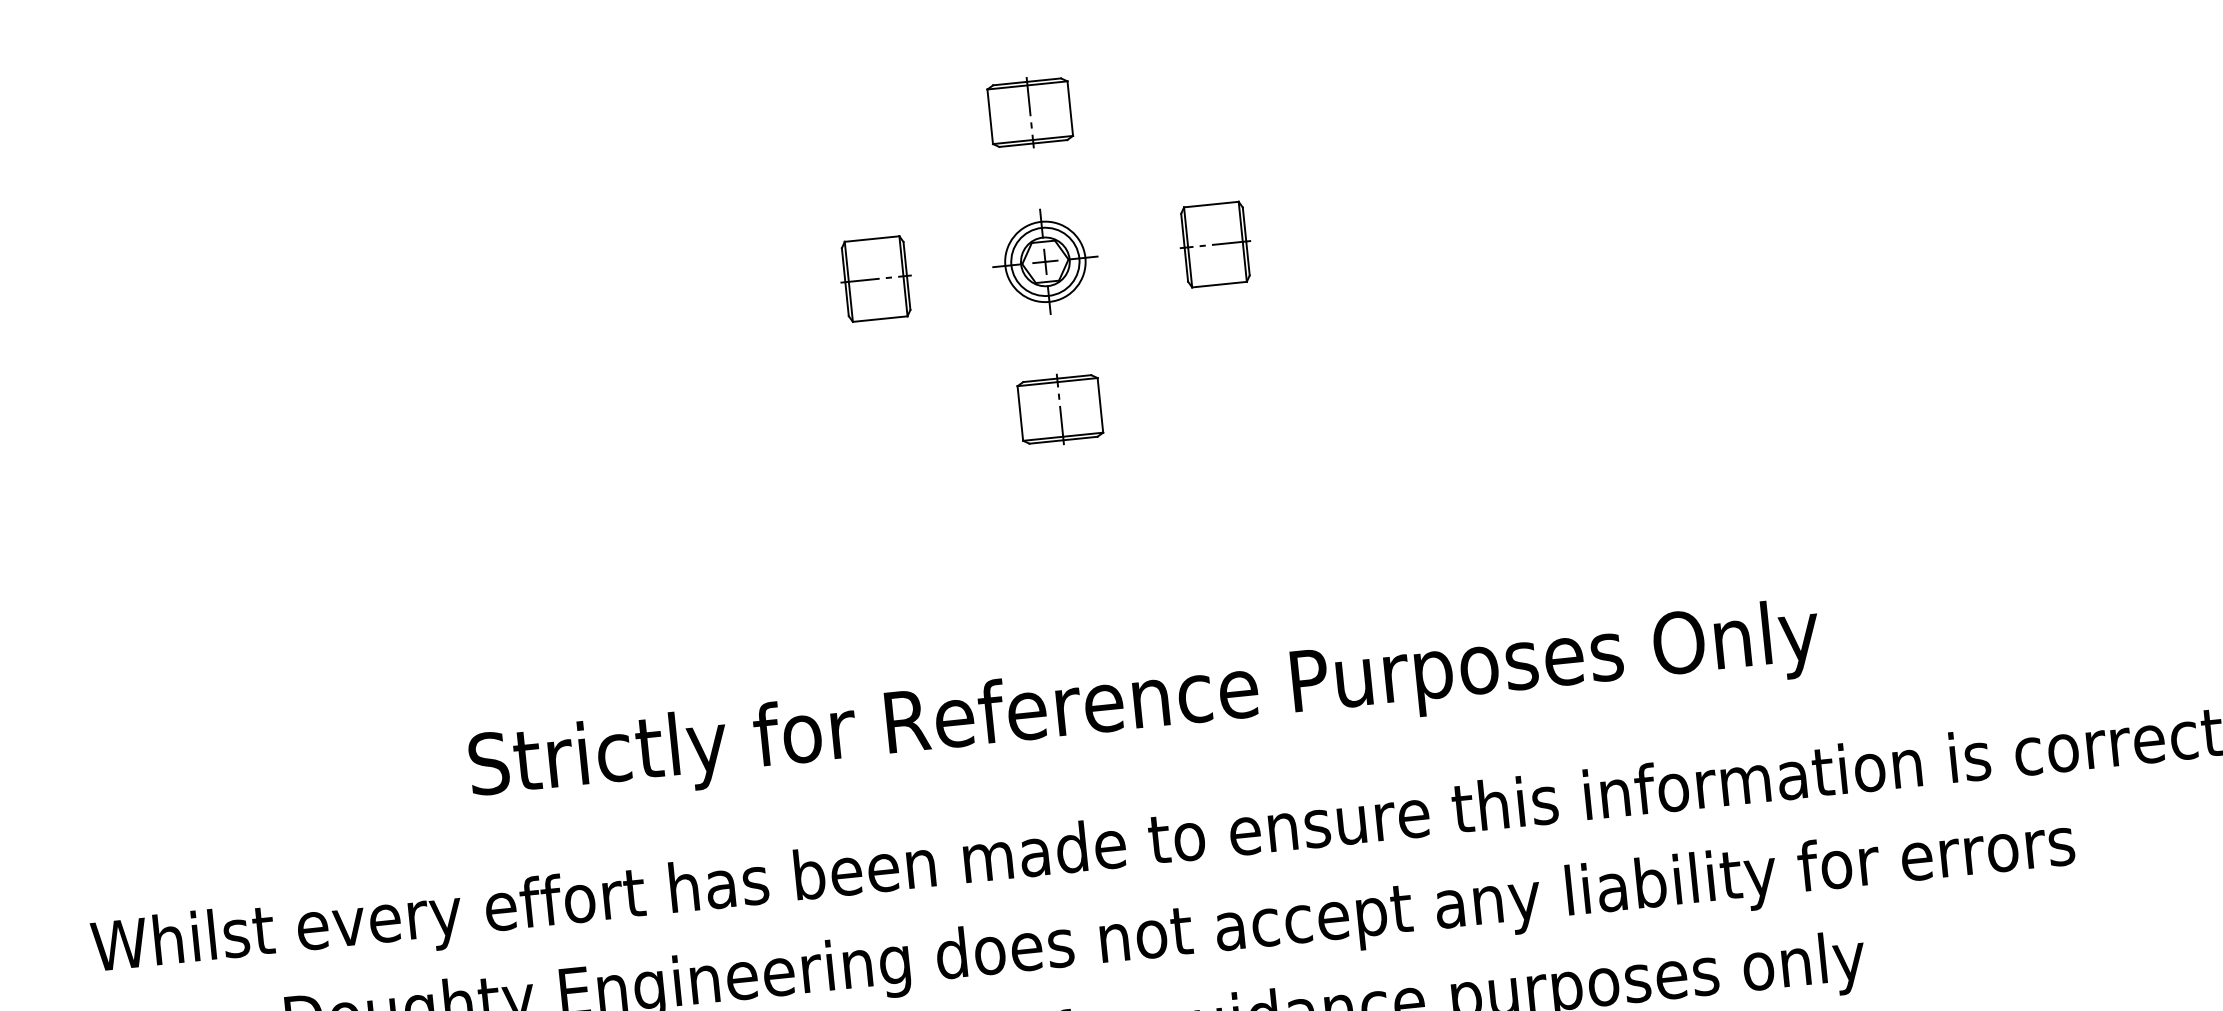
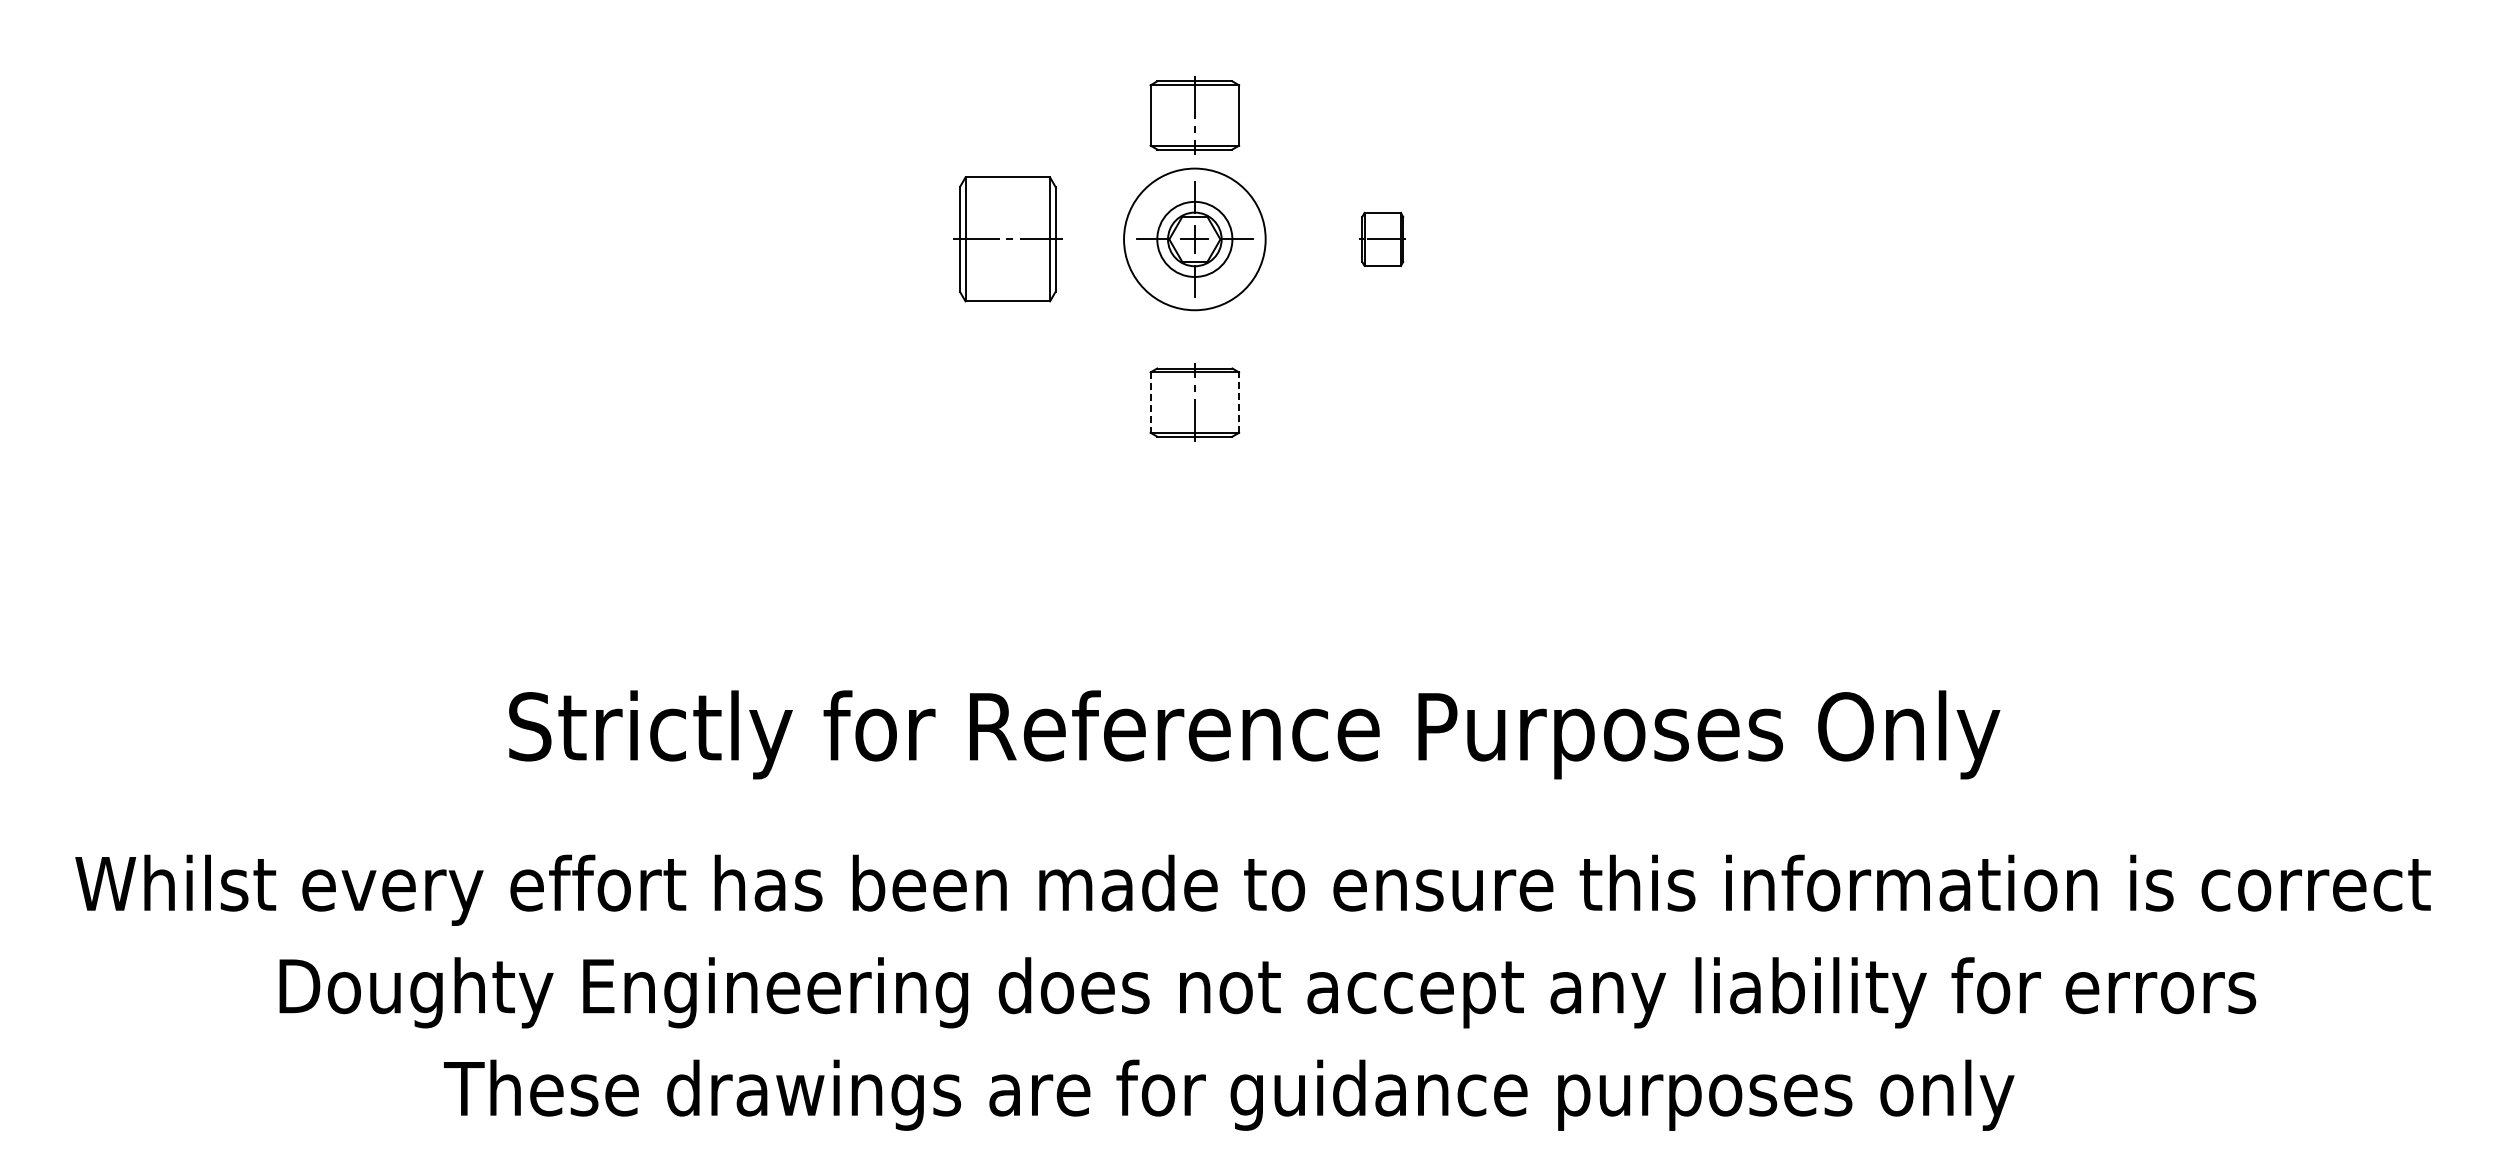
part: (1029, 112) -> (1194, 115), moved
part: (1215, 244) -> (1382, 239), size x0.6
circle: (1045, 261) -> (1194, 239), size x1.6
part: (875, 279) -> (1007, 239), size x1.4
line: (1100, 405) -> (1239, 402), solid -> dashed
line: (1020, 414) -> (1150, 403), solid -> dashed

